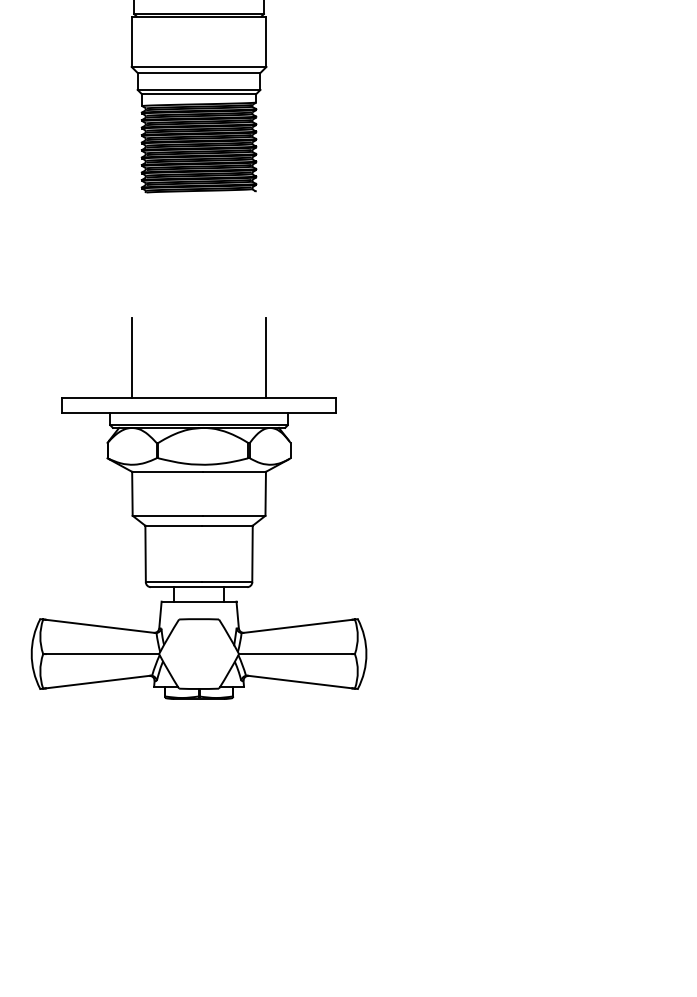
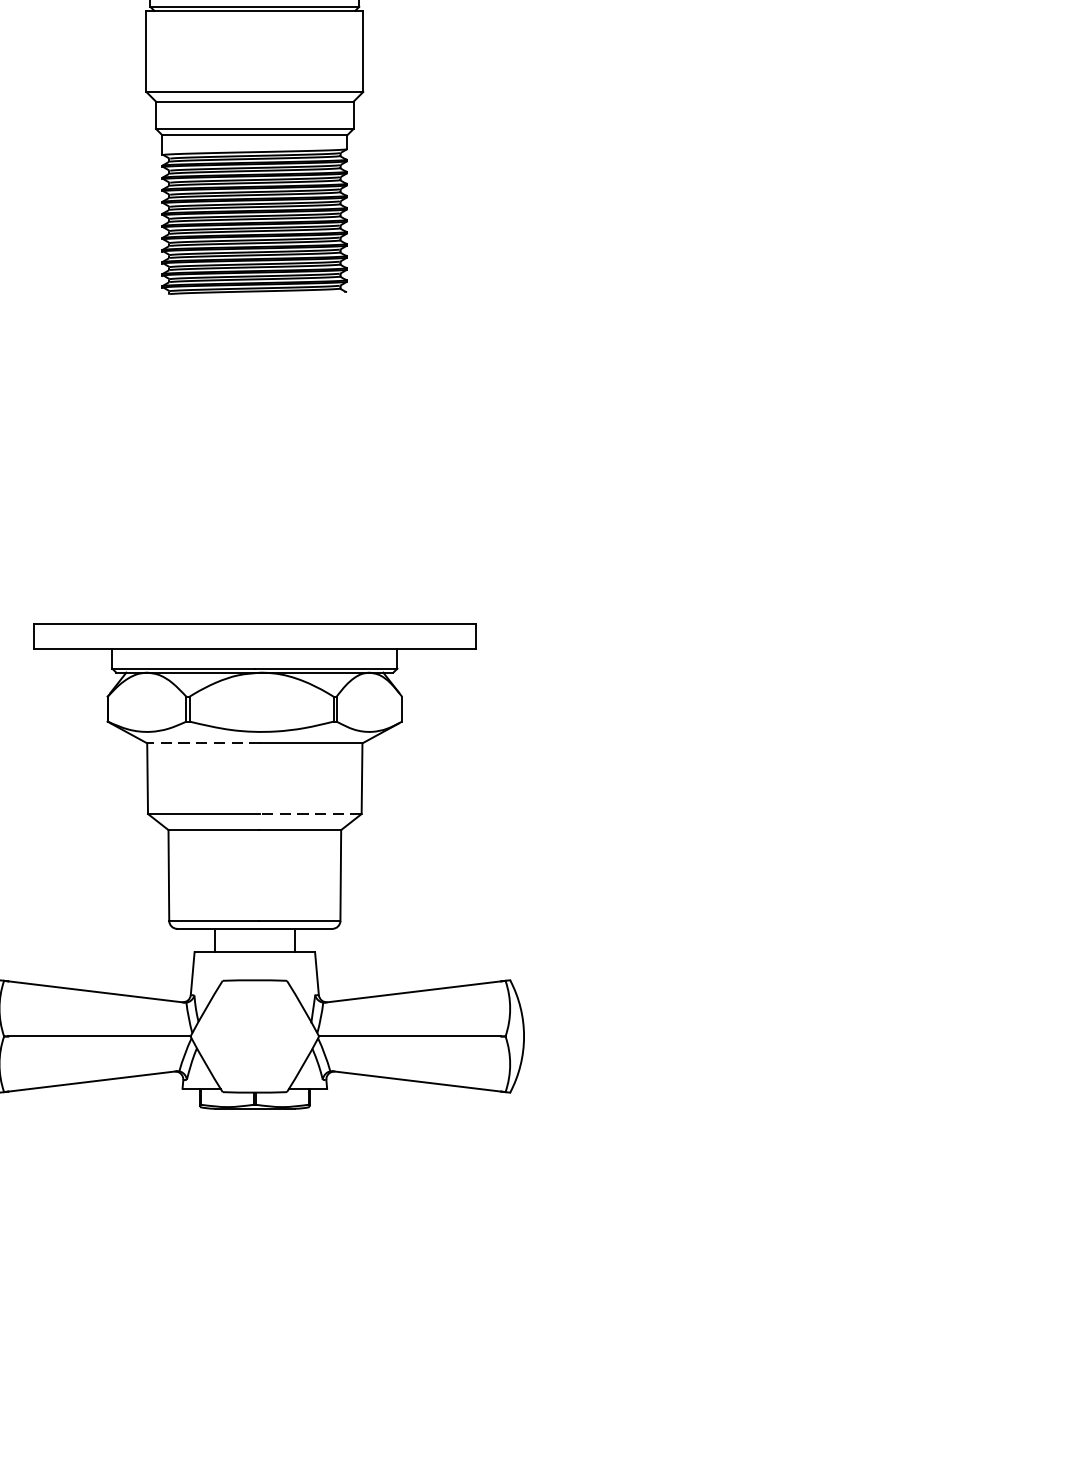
line: (131, 357) -> (146, 559), removed
line: (266, 357) -> (363, 559), removed
line: (166, 471) -> (202, 742), solid -> dashed
line: (233, 515) -> (310, 813), solid -> dashed

